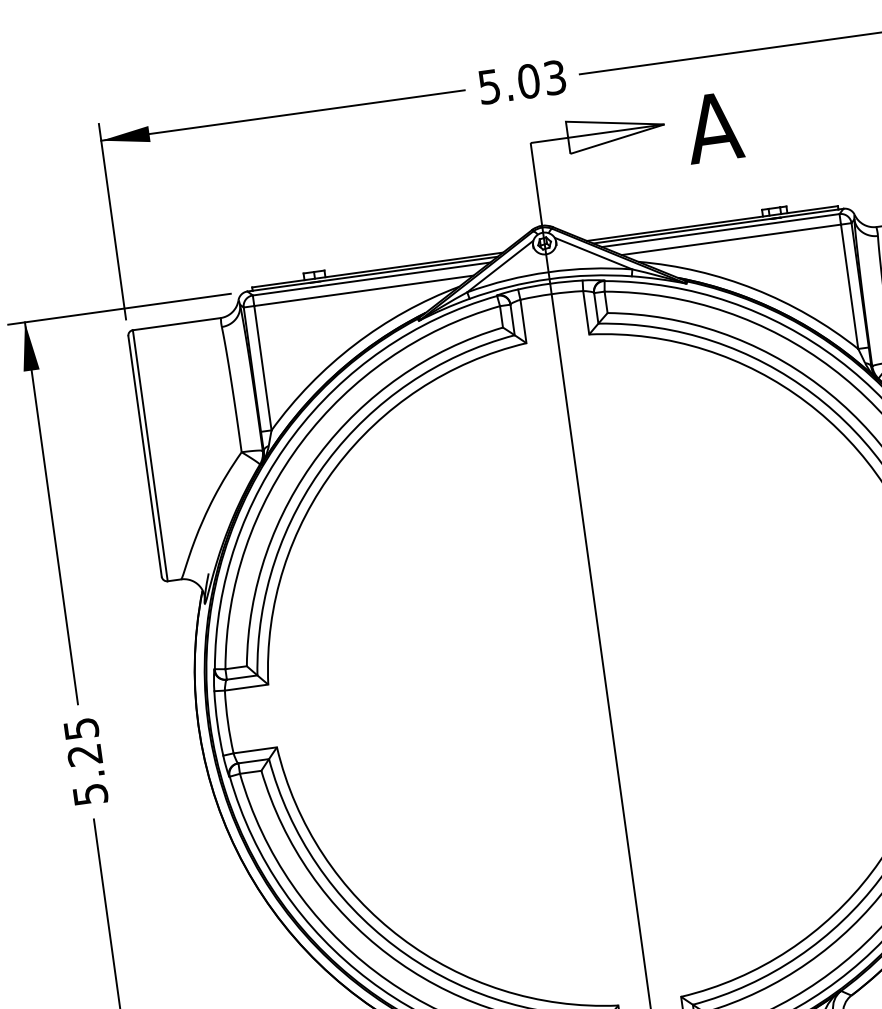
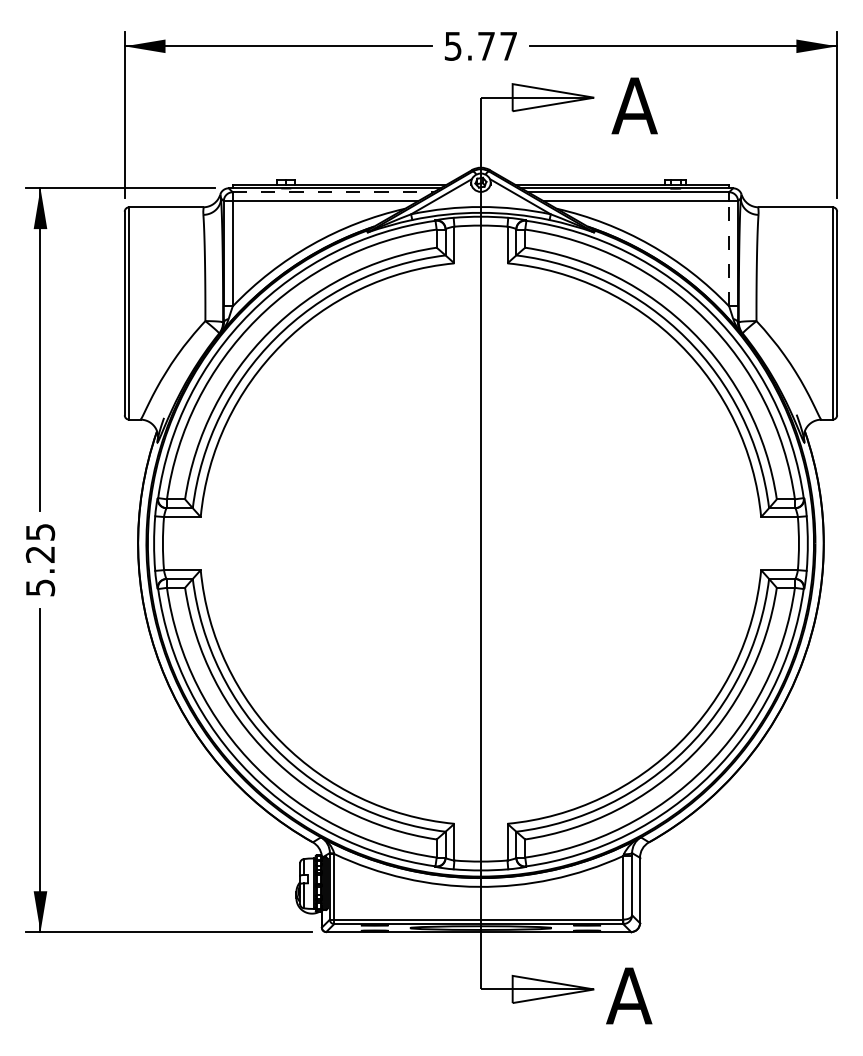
text: (541, 78) -> (497, 45), 5.03 -> 5.77
line: (371, 279) -> (333, 192), solid -> dashed
line: (849, 286) -> (729, 253), solid -> dashed

